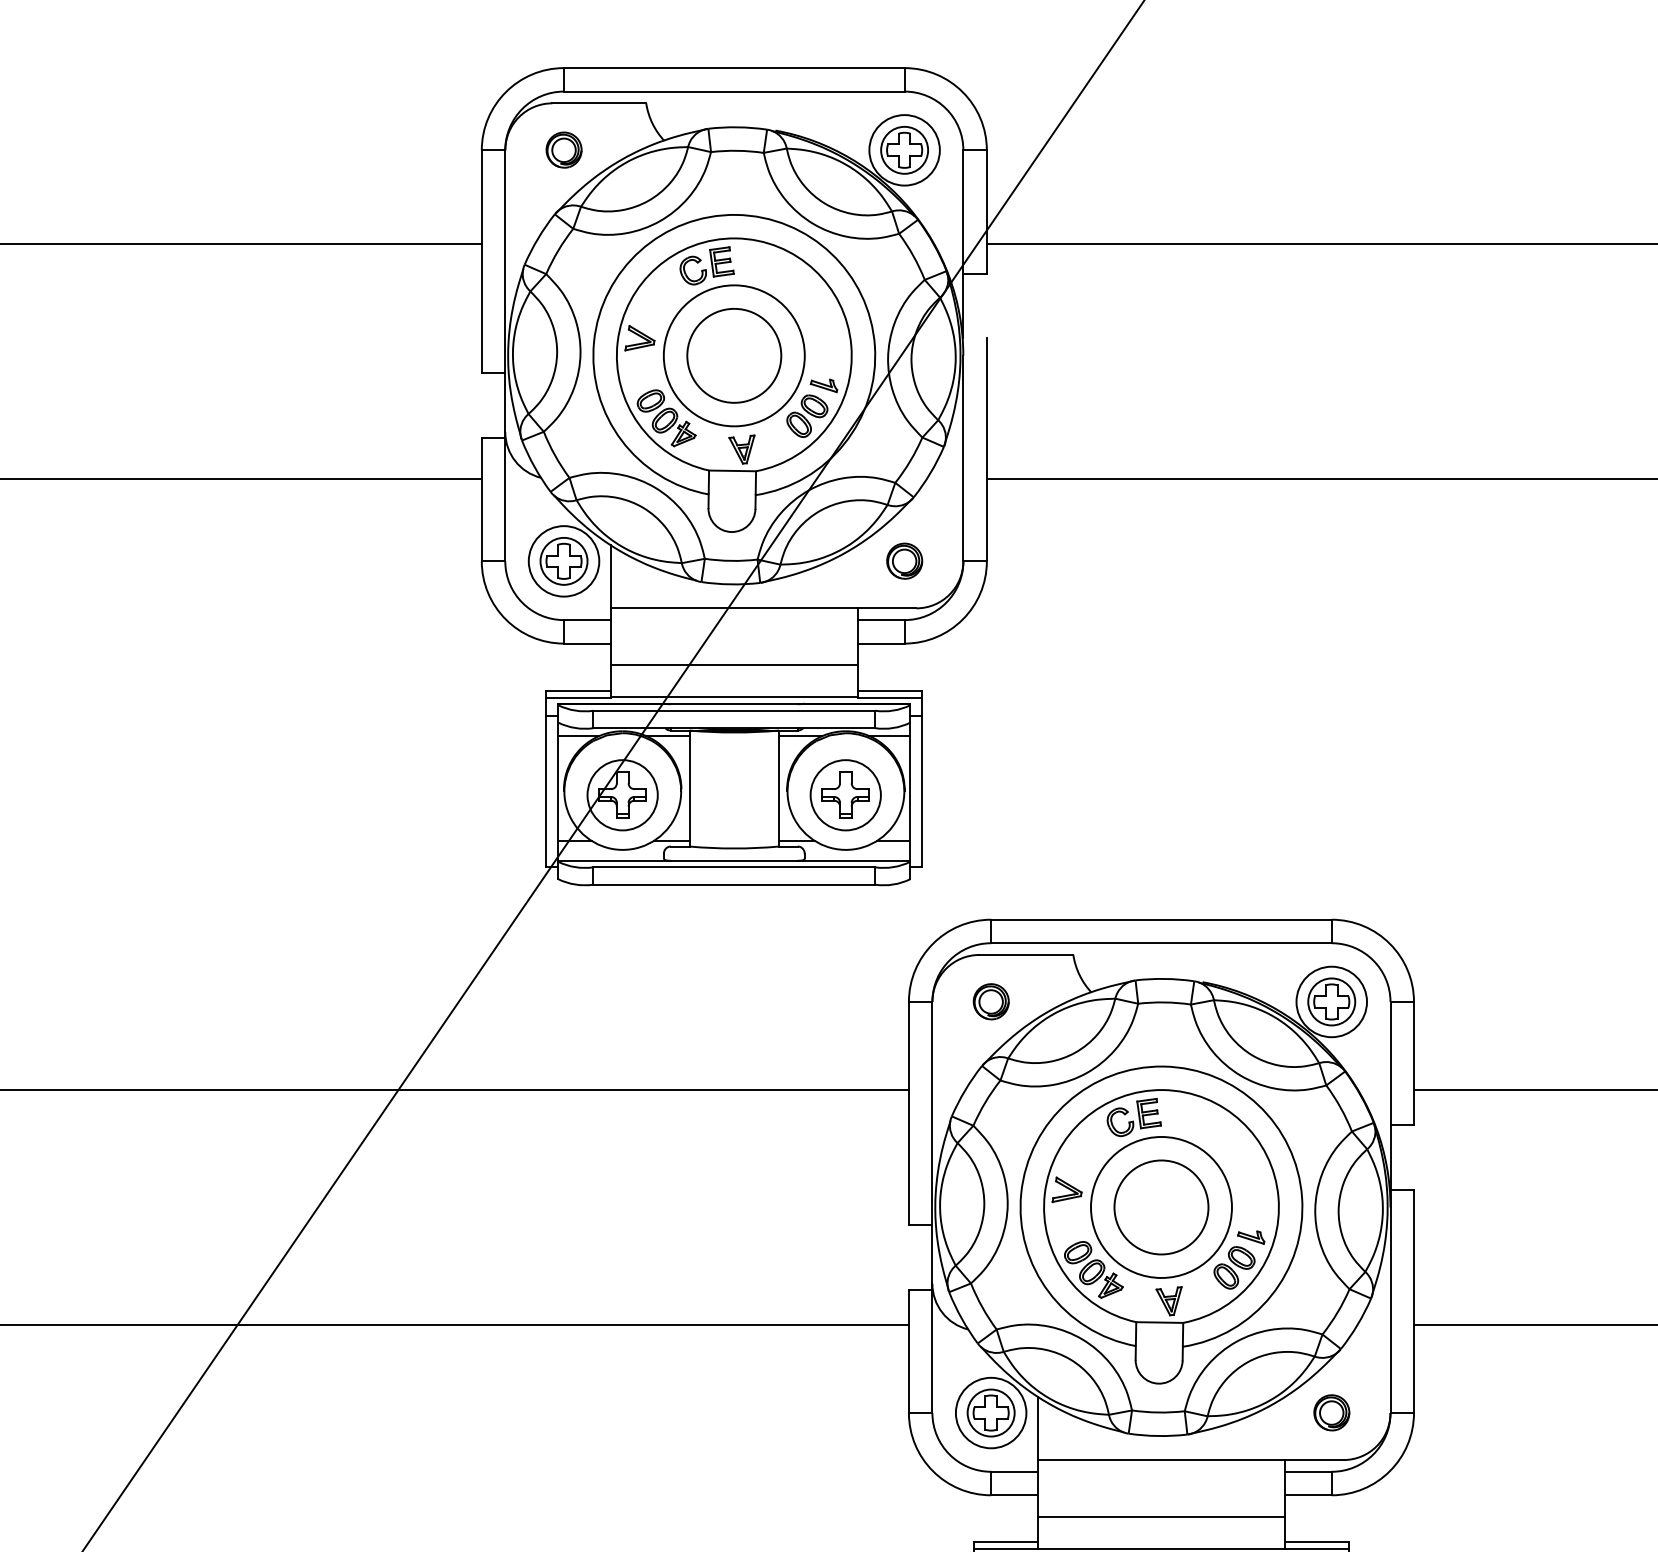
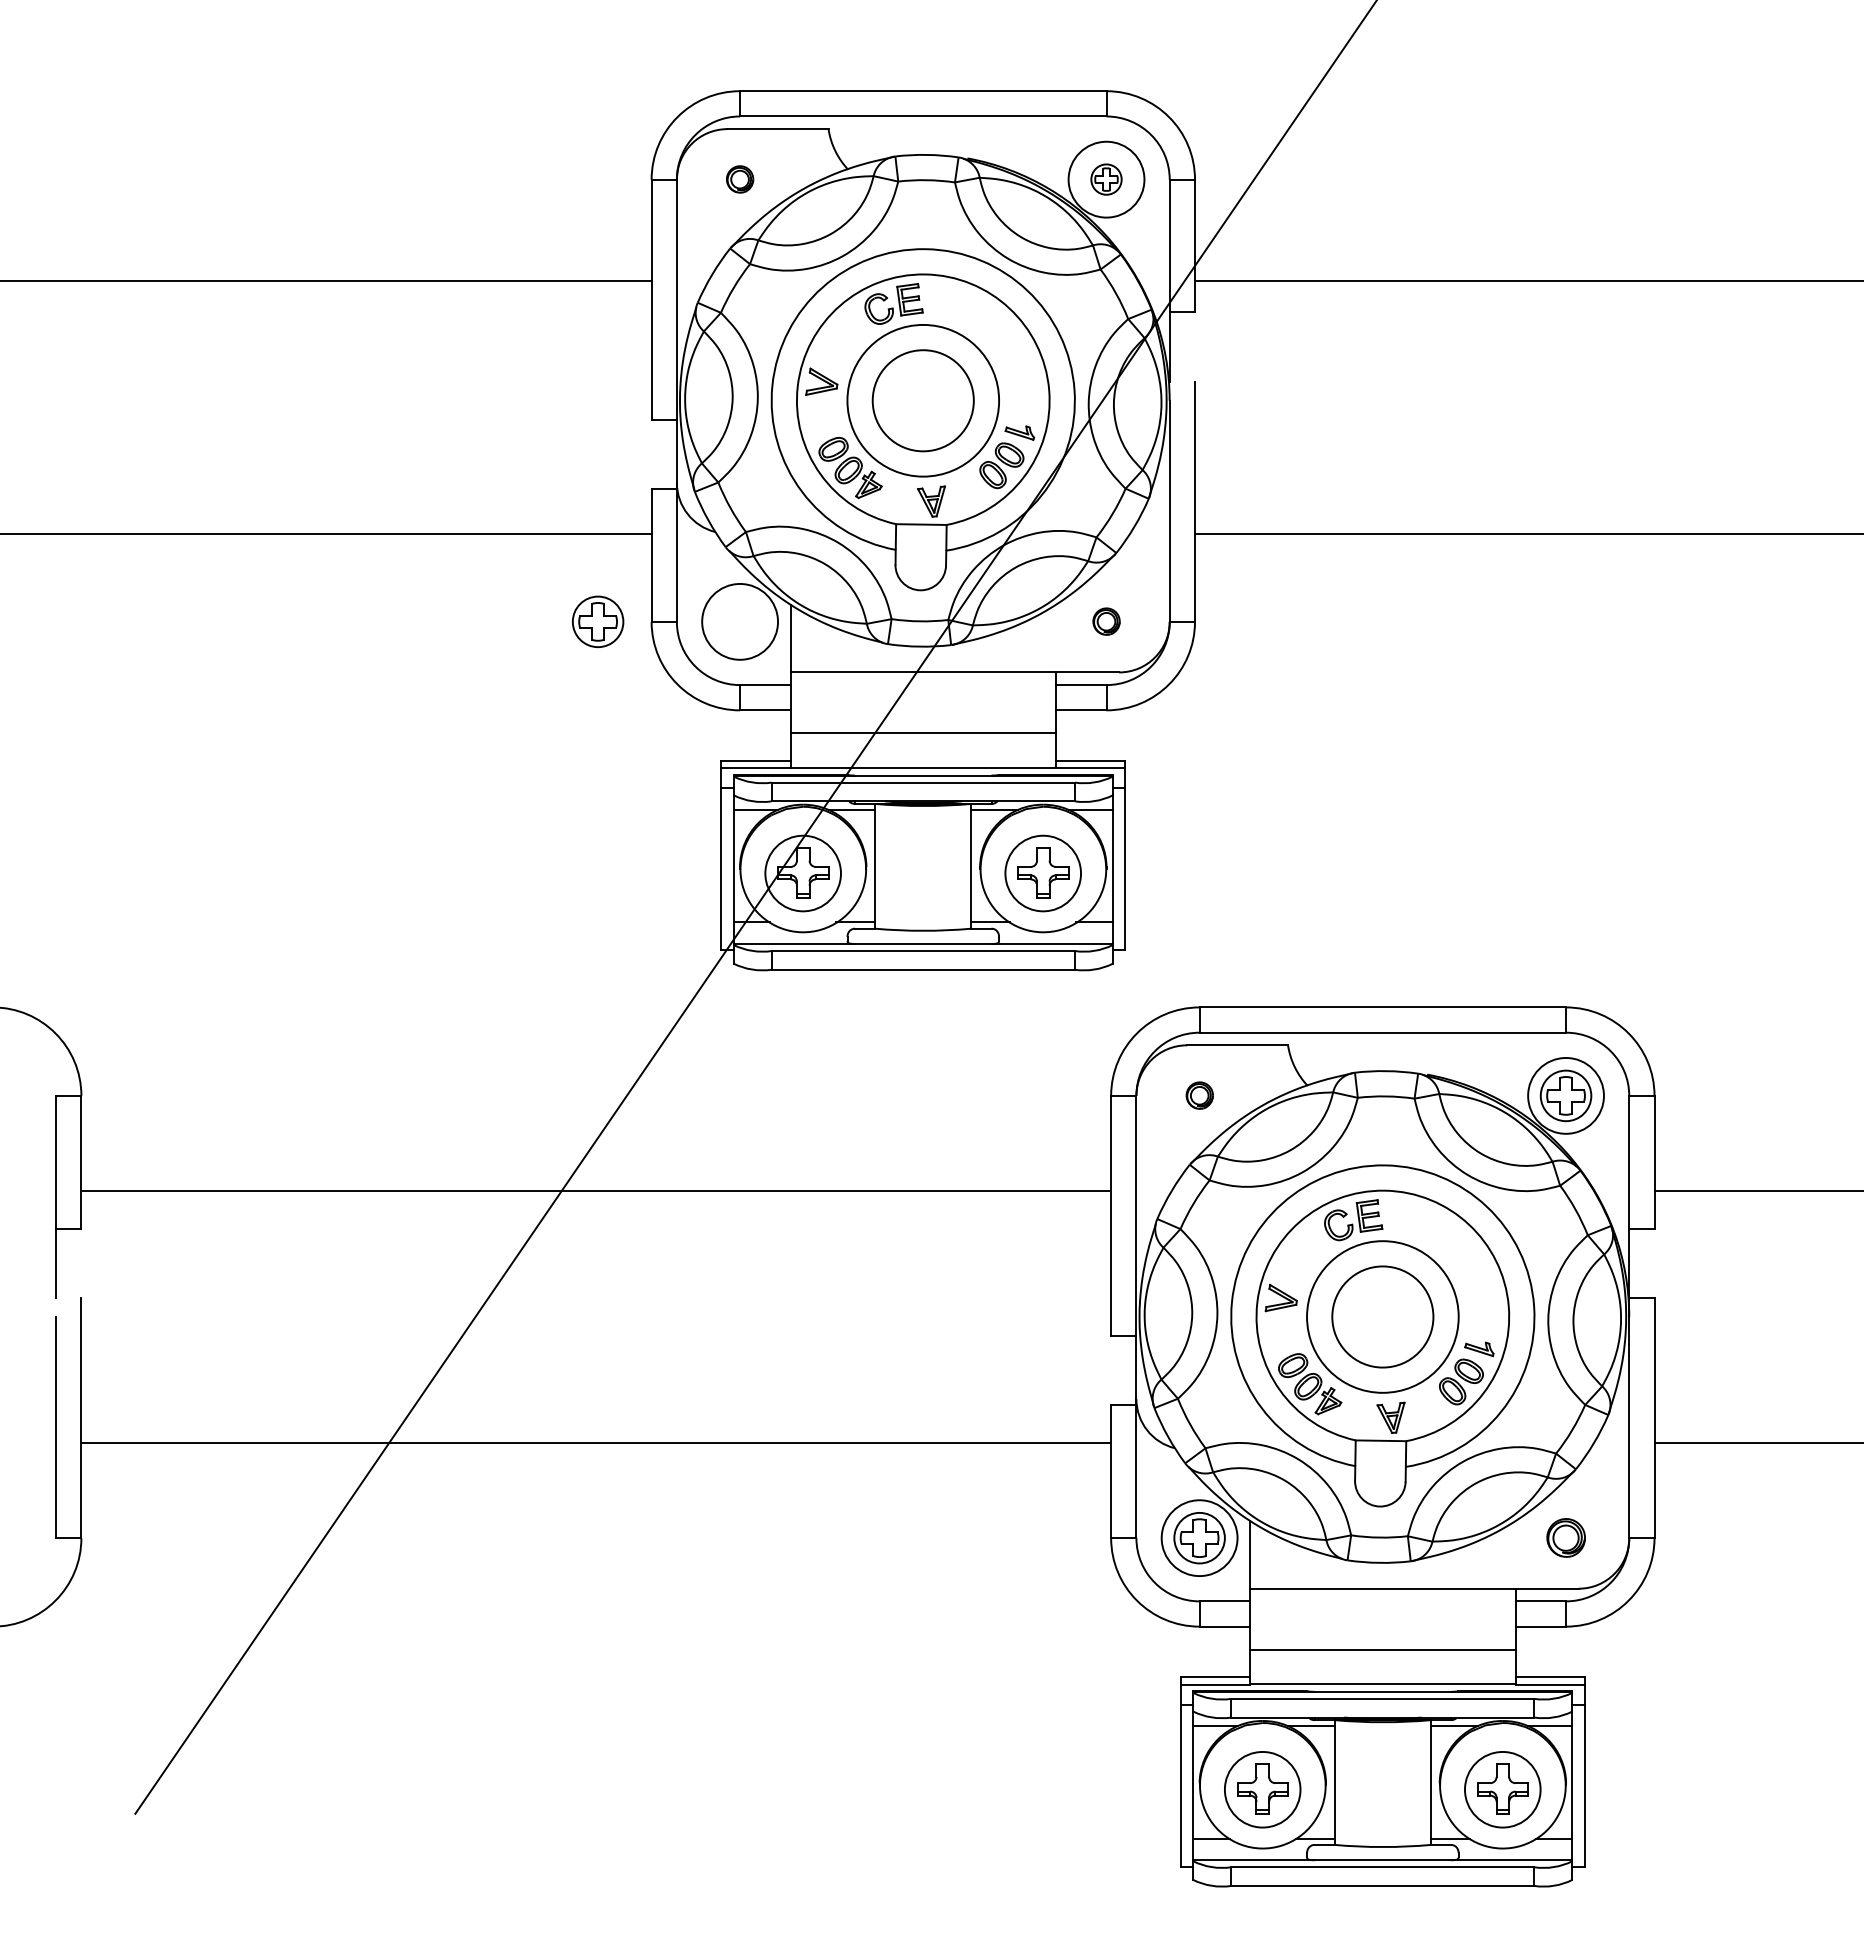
part: (563, 150) -> (739, 179), size x0.7
part: (904, 150) -> (1106, 179), size x0.6
part: (564, 561) -> (598, 621), moved
part: (904, 561) -> (1106, 621), size x0.7
part: (991, 1001) -> (1199, 1095), size x0.7

